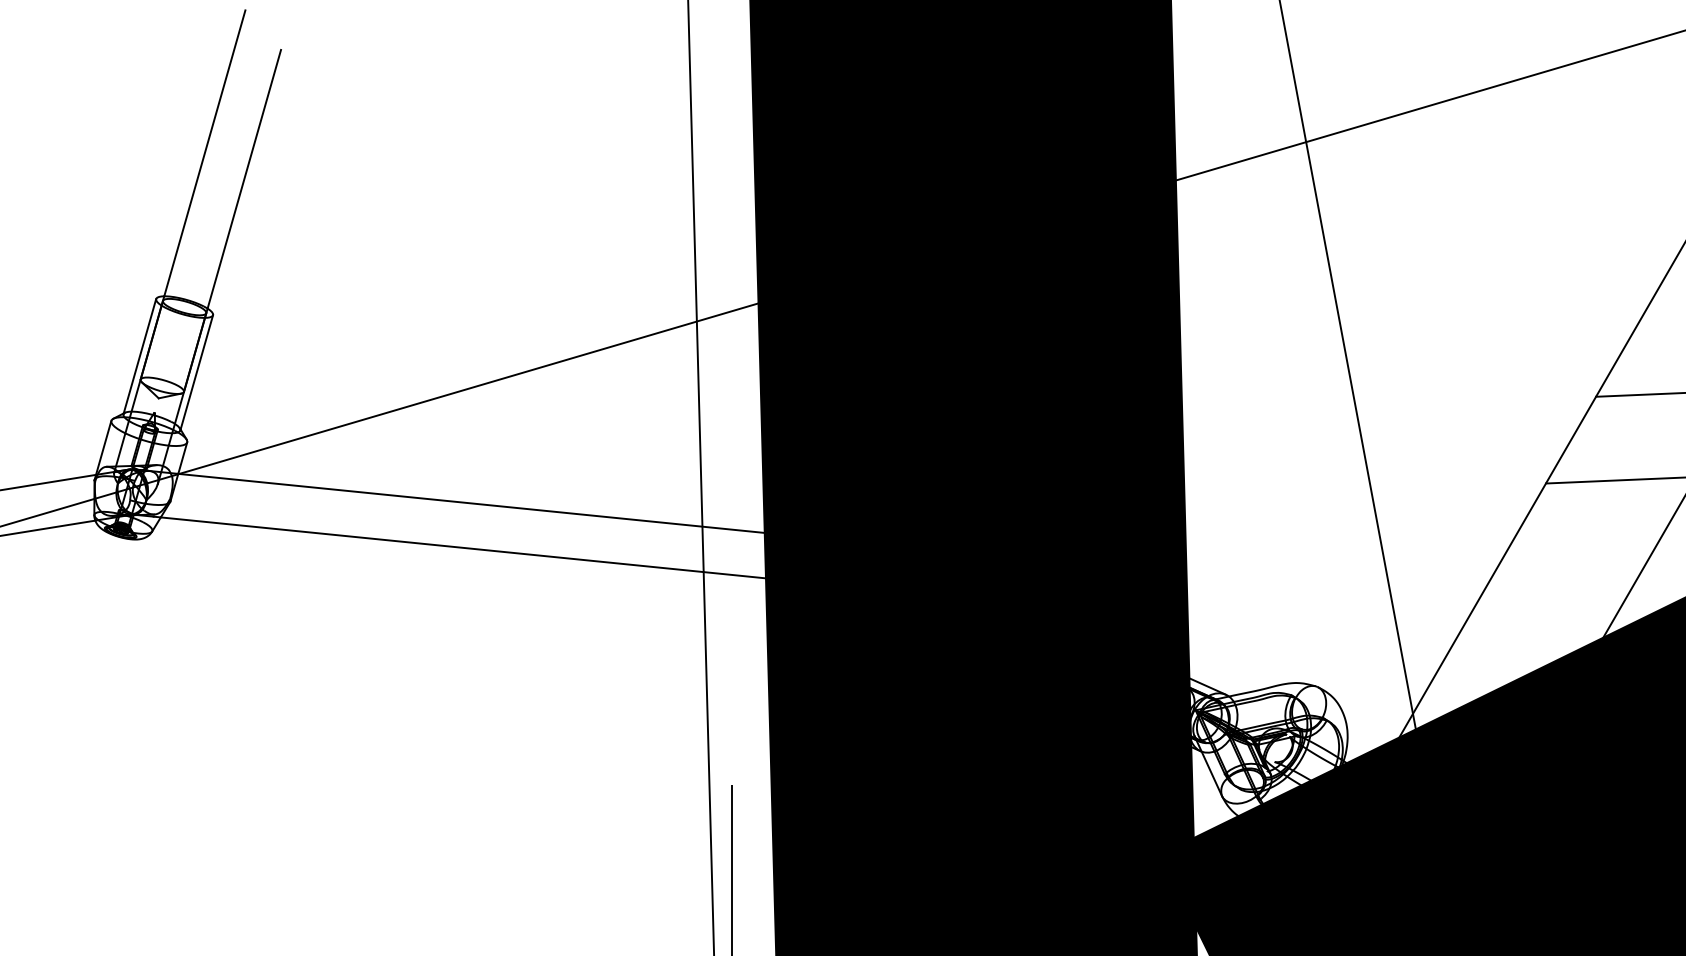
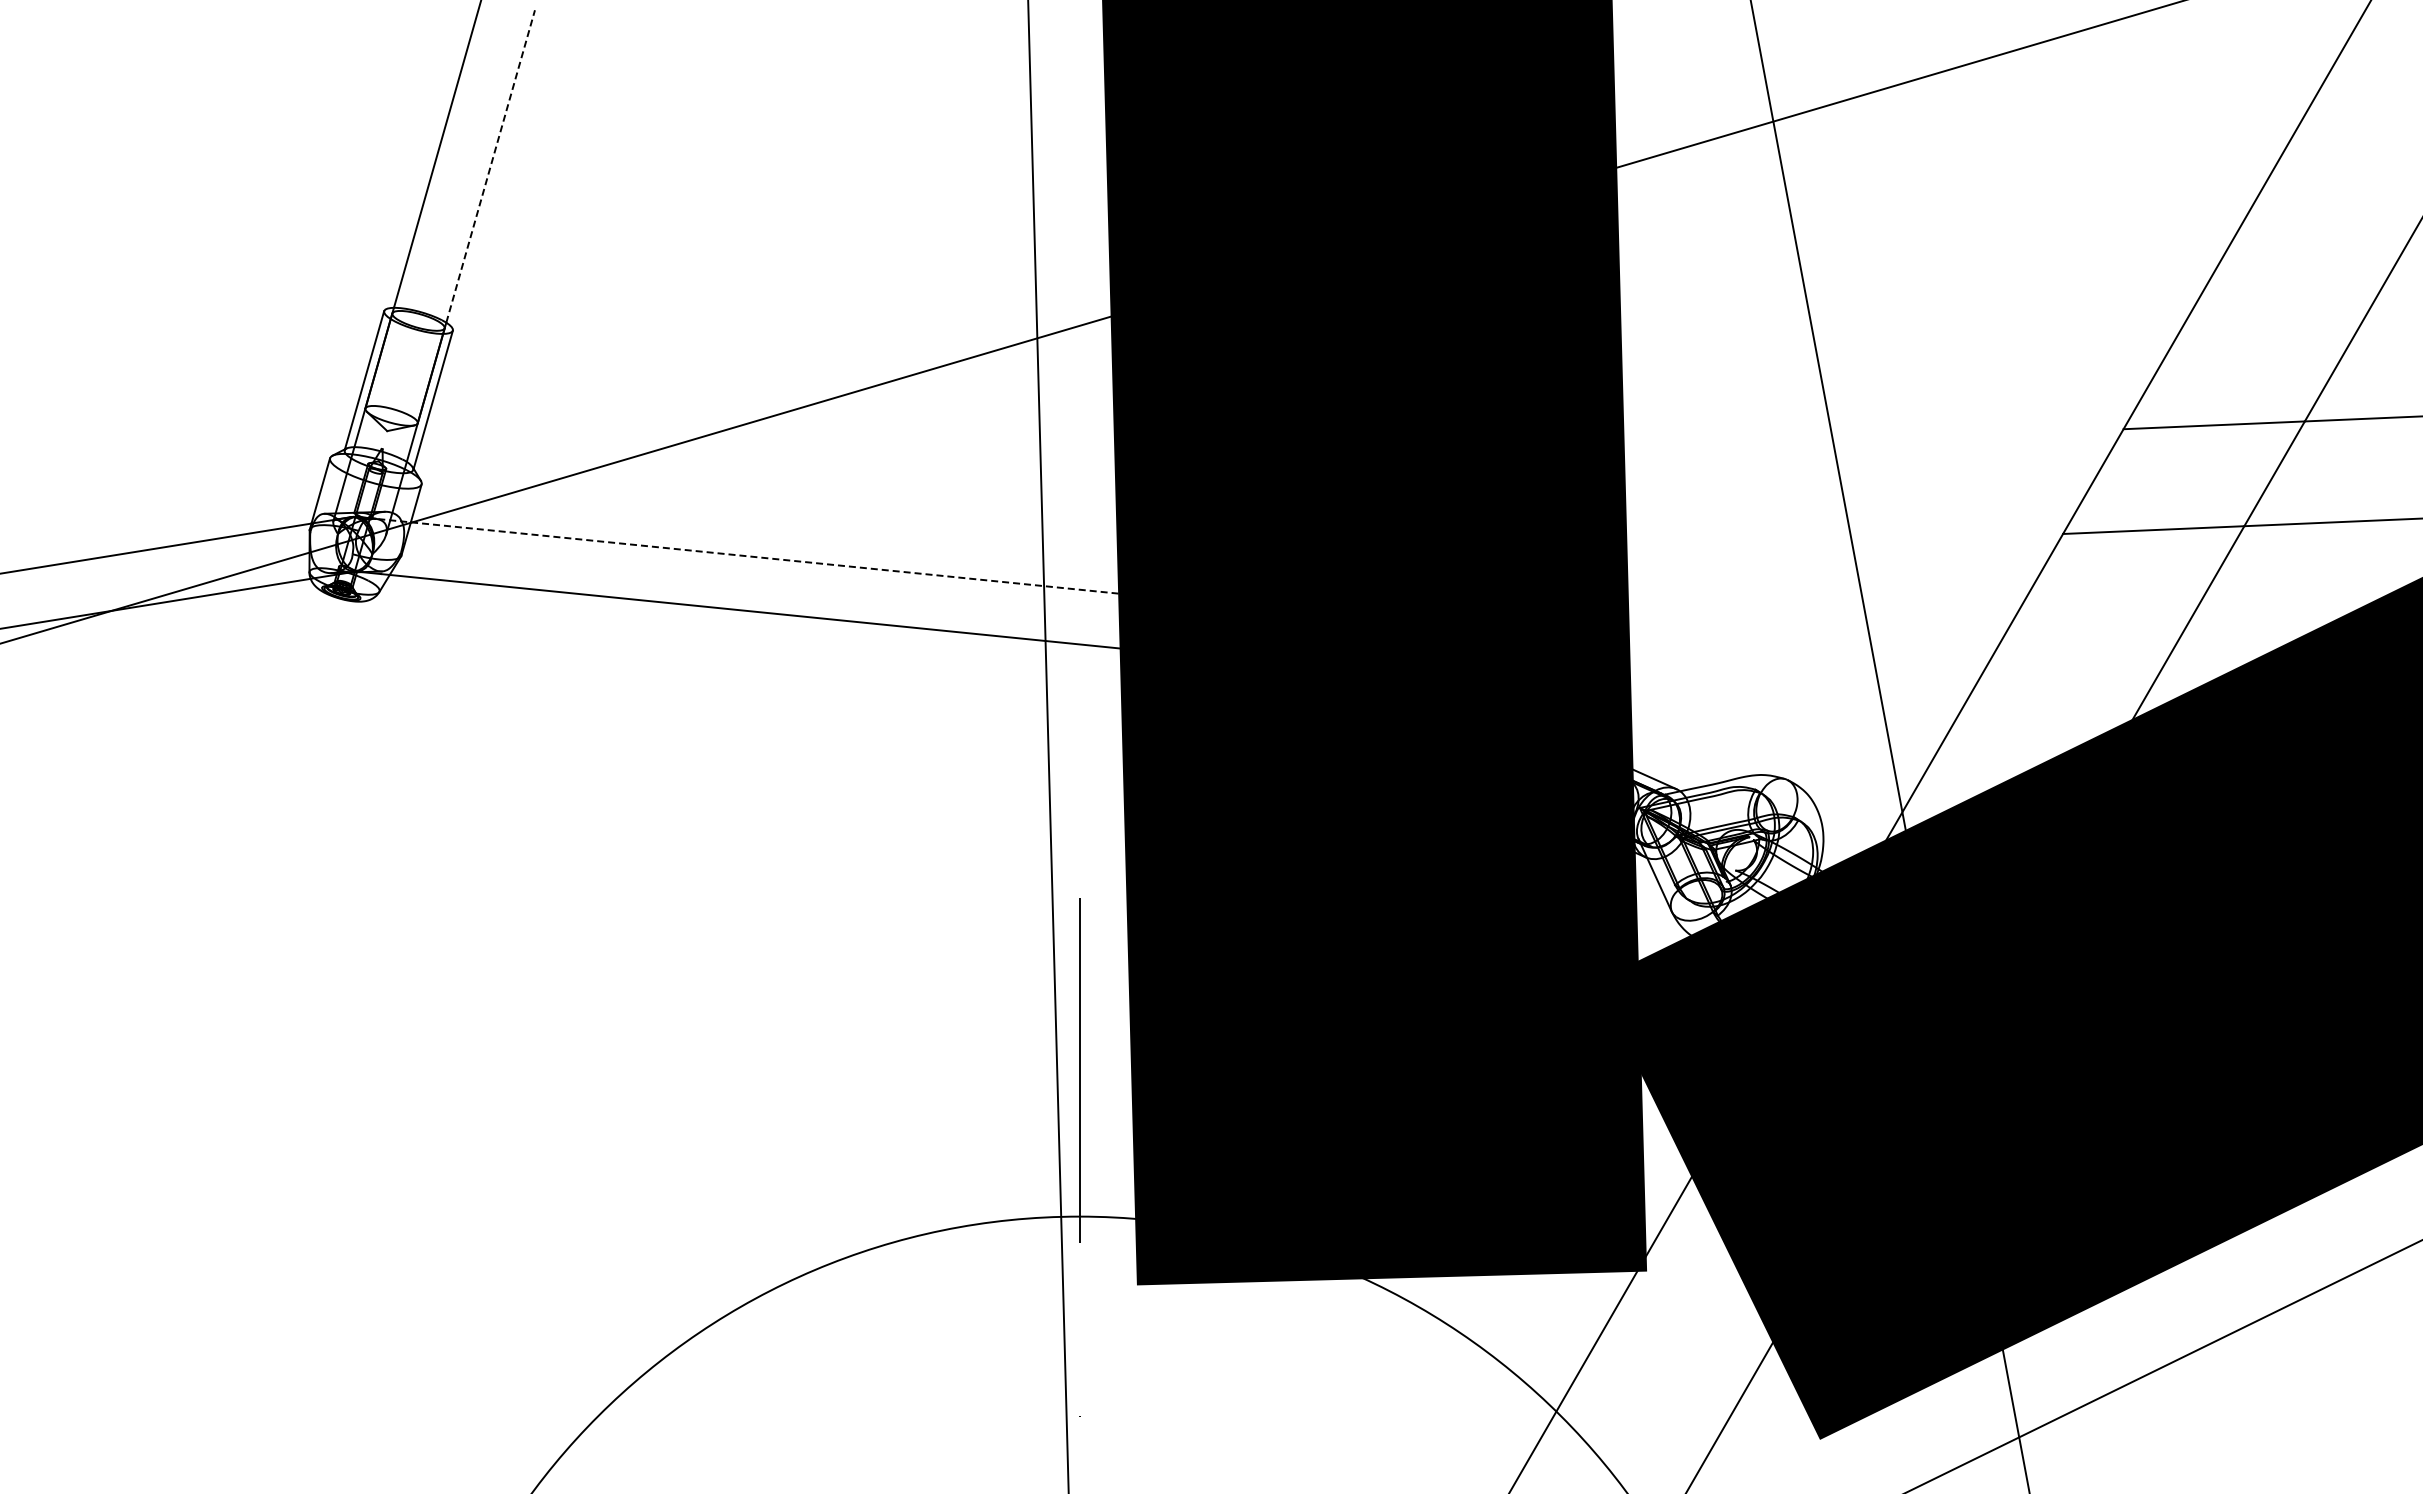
line: (244, 178) -> (490, 165), solid -> dashed
line: (488, 505) -> (785, 560), solid -> dashed

